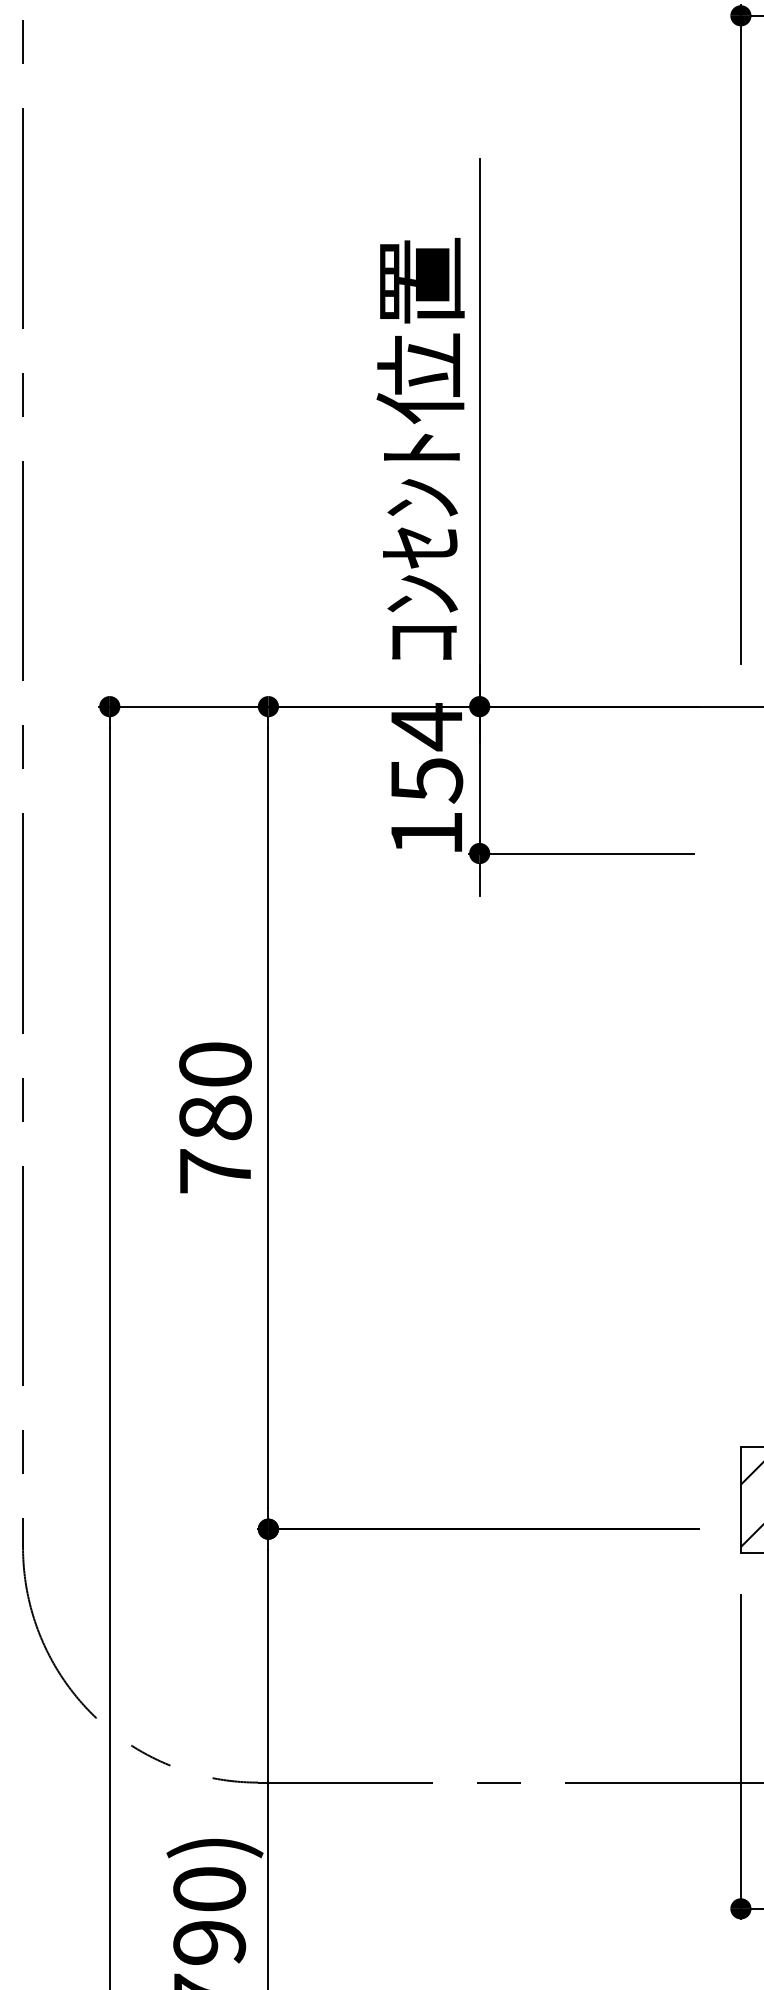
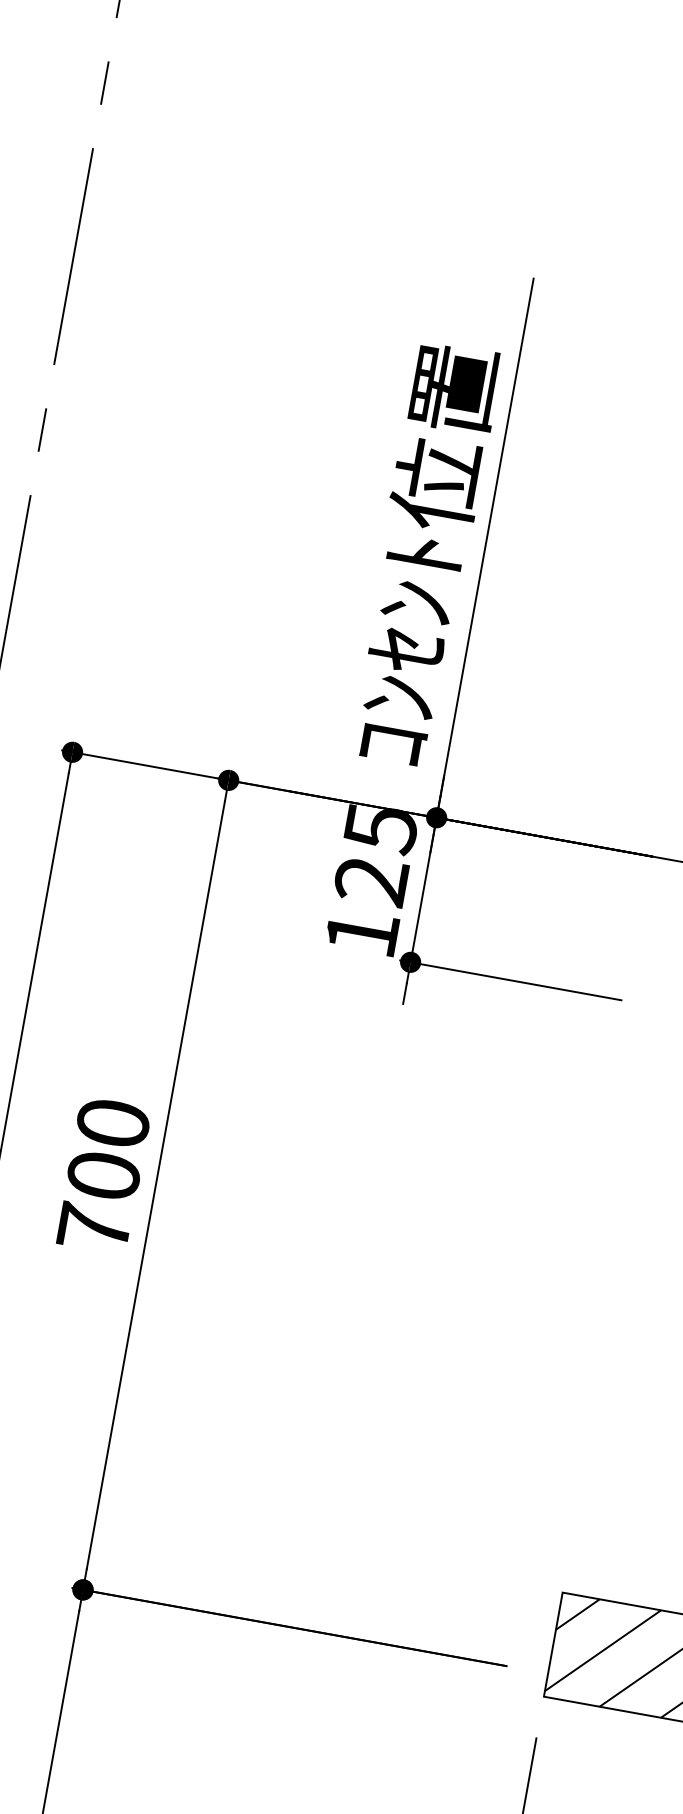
text: (426, 753) -> (375, 854), 154 -> 125
text: (215, 1117) -> (103, 1175), 780 -> 700

